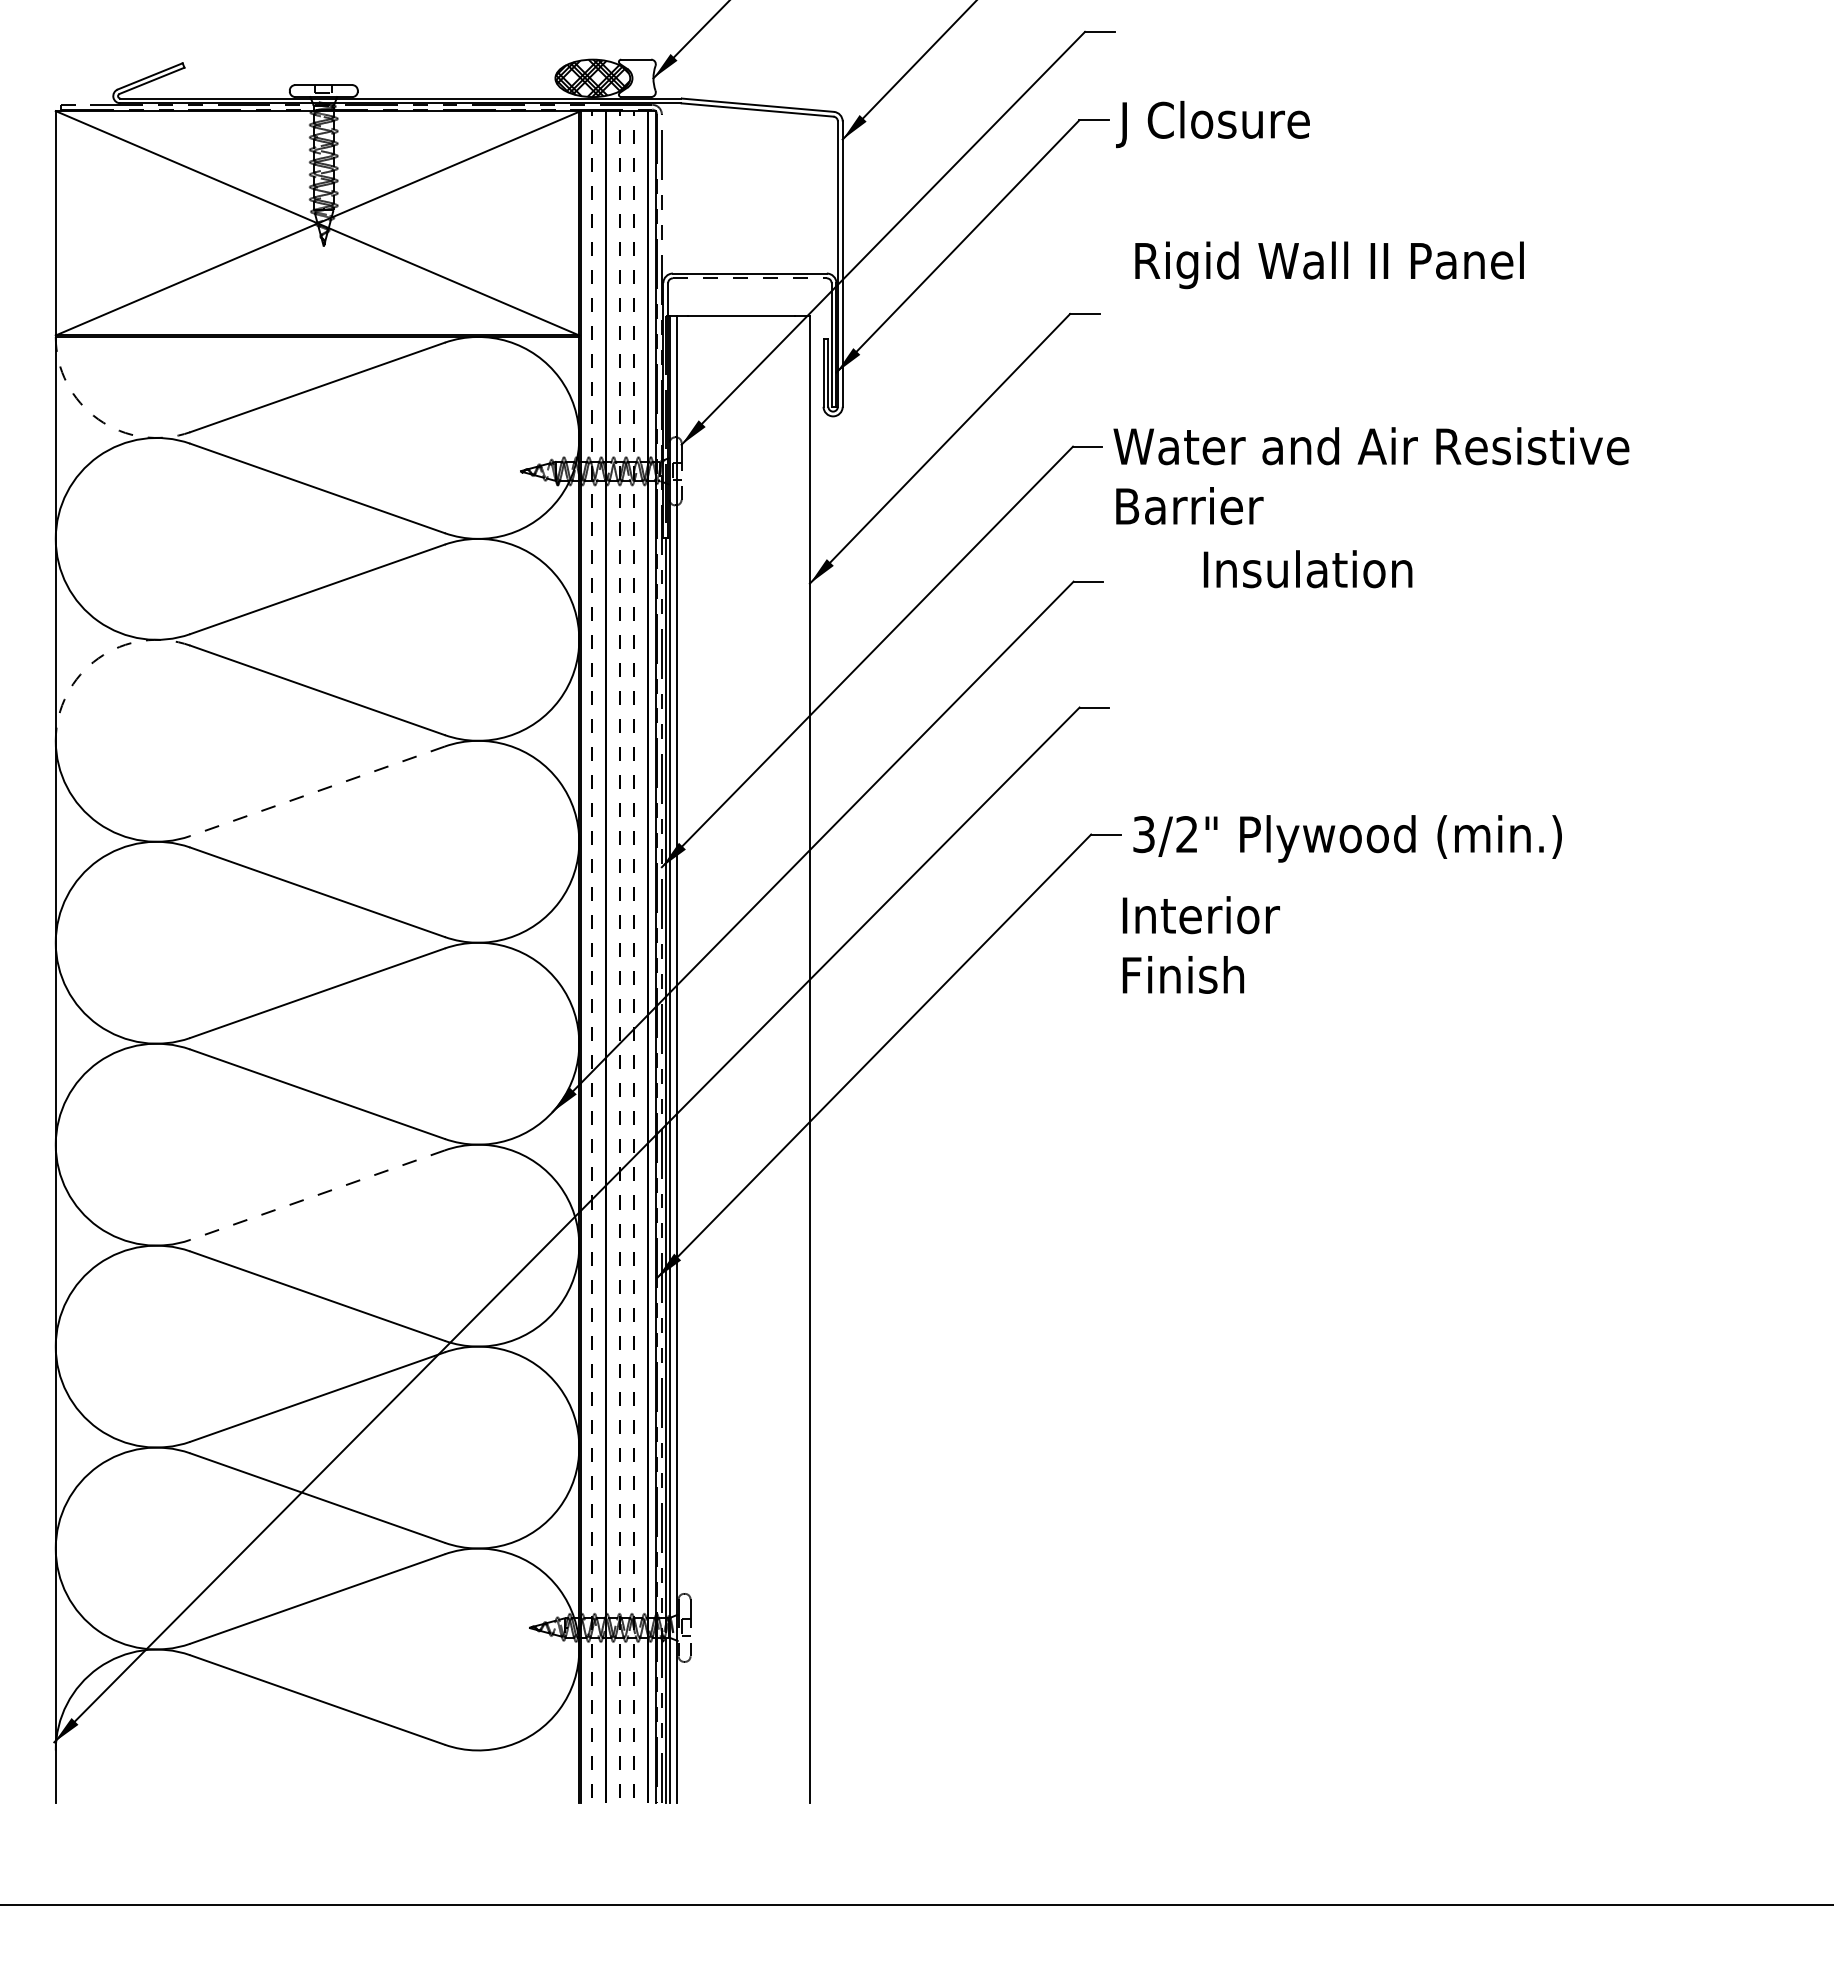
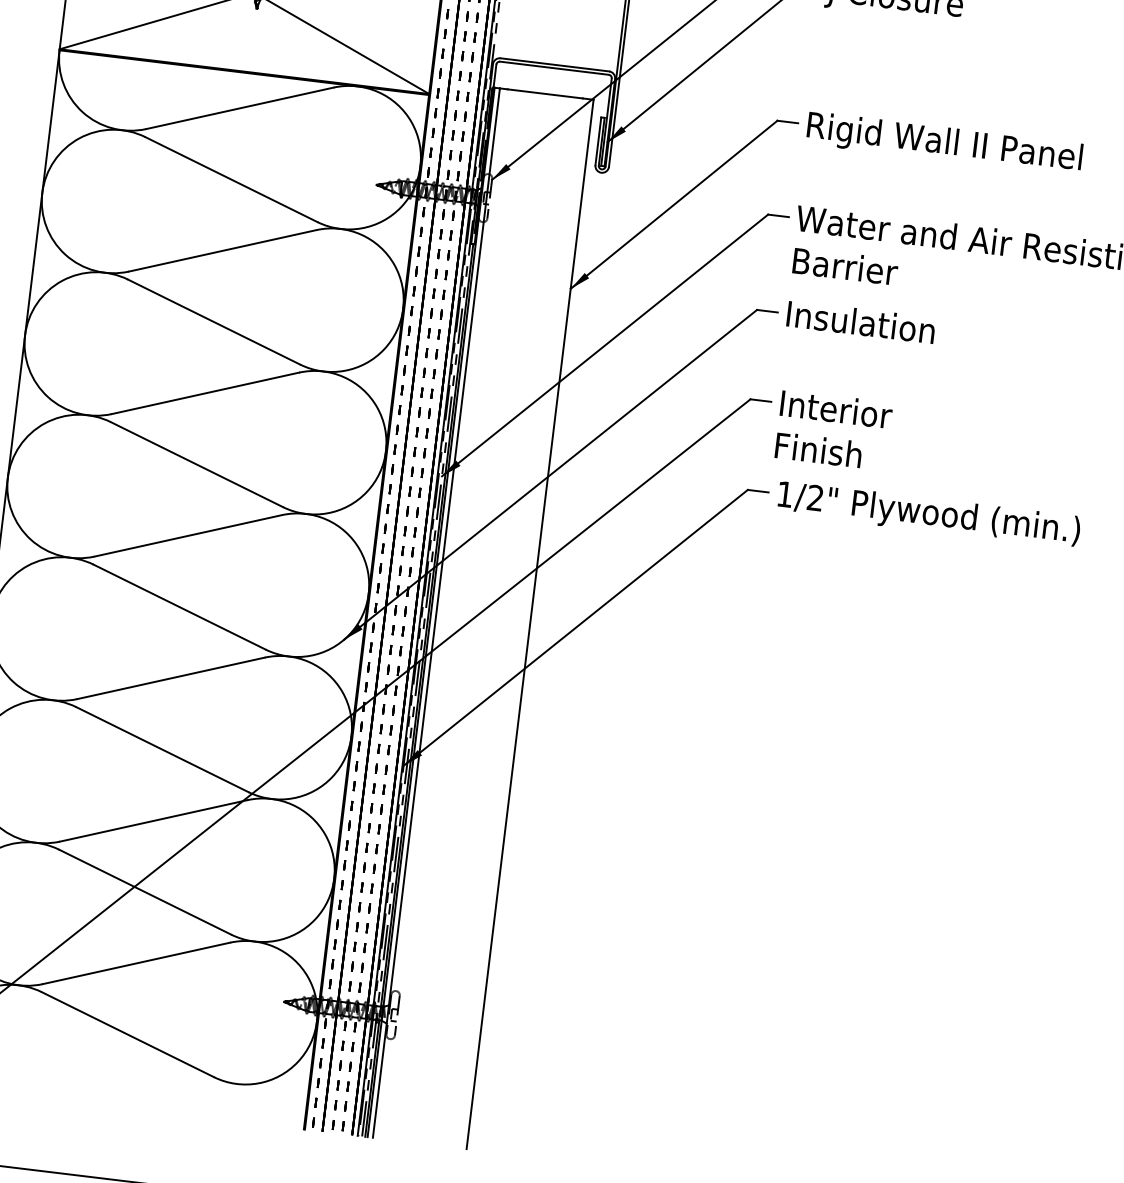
text: (1329, 265) -> (944, 144), moved
line: (749, 278) -> (554, 68), dashed -> solid
arc: (98, 419) -> (82, 112), dashed -> solid
text: (1307, 569) -> (860, 322), moved
arc: (98, 658) -> (62, 280), dashed -> solid
line: (317, 791) -> (205, 393), dashed -> solid
text: (1143, 834) -> (784, 494), 3/2" -> 1/2"
text: (1200, 944) -> (833, 430), moved
line: (317, 1195) -> (170, 678), dashed -> solid

